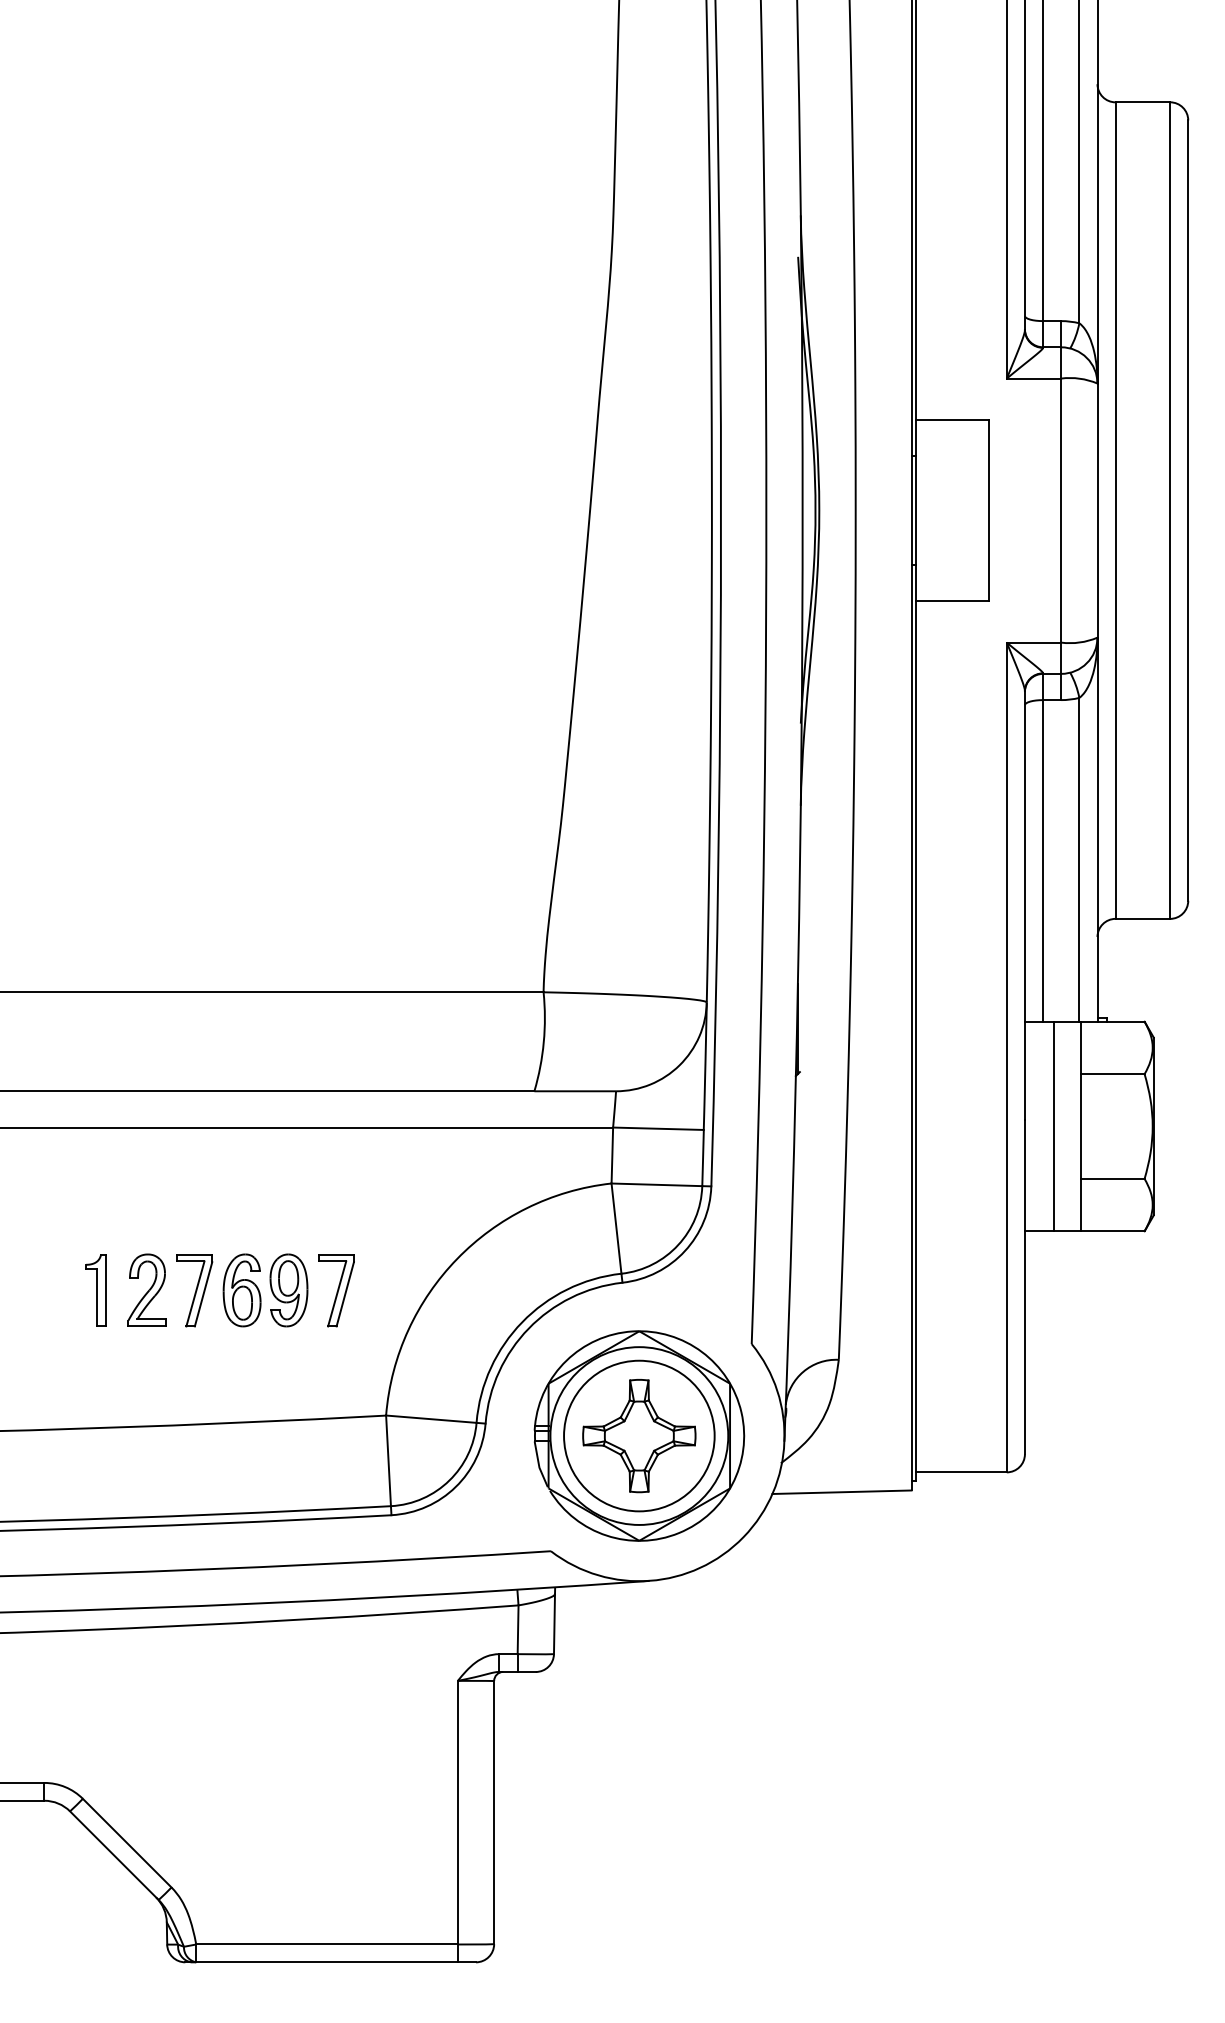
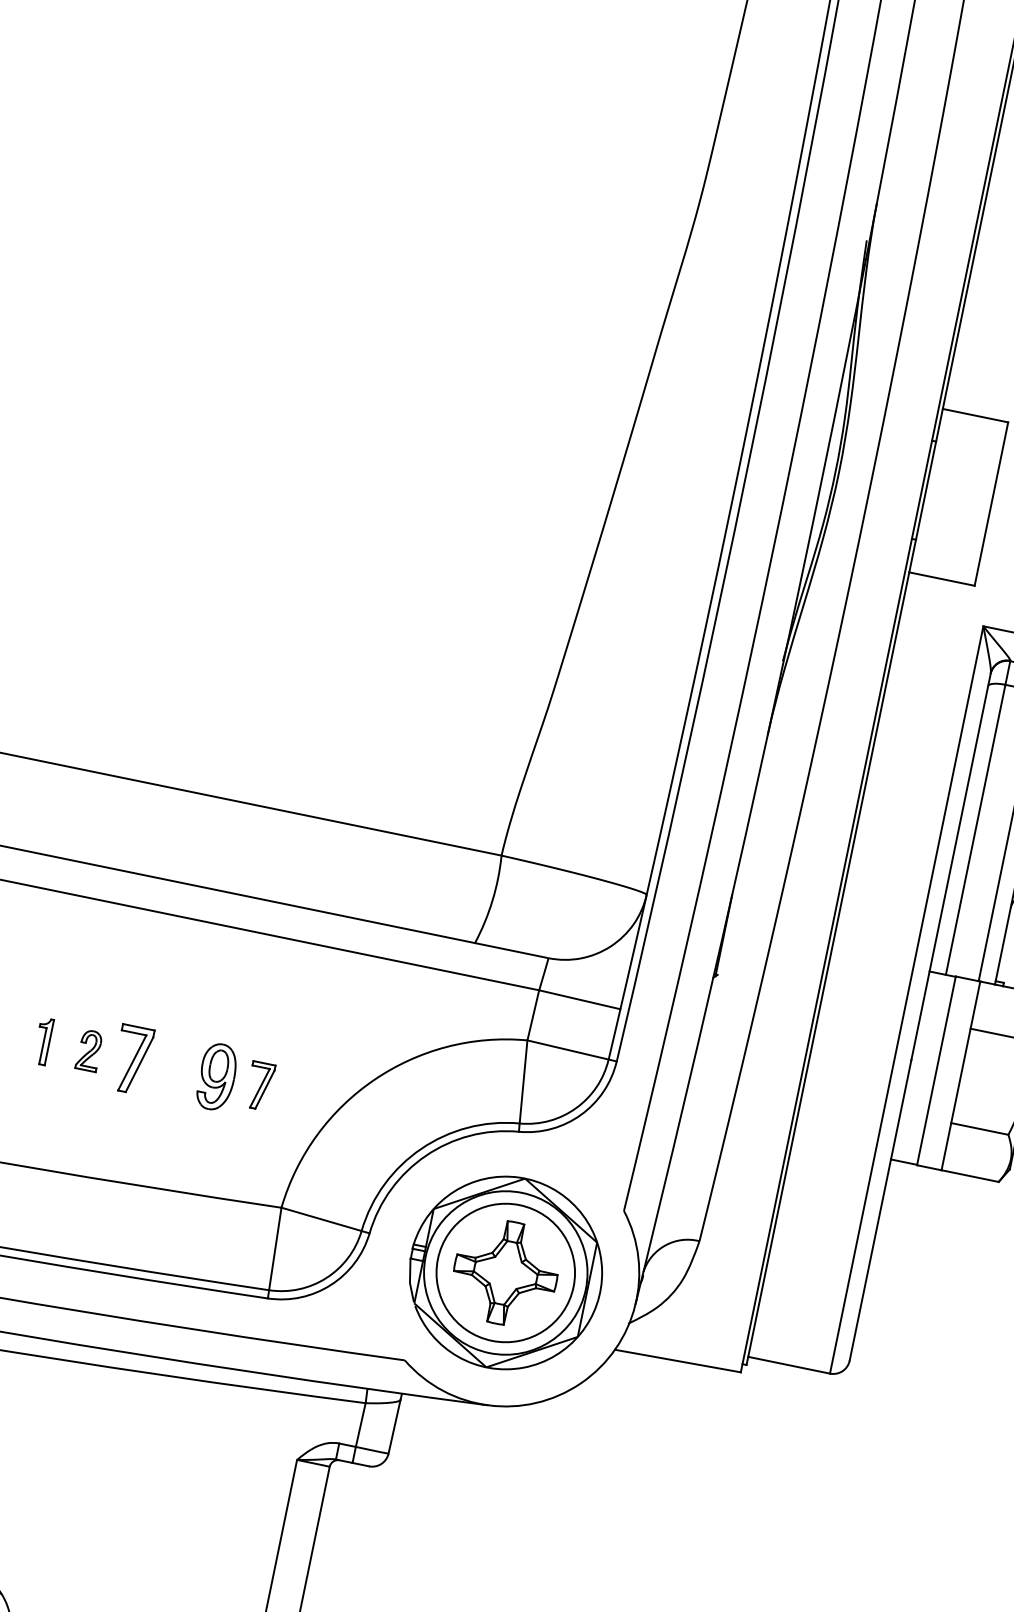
part: (146, 1289) -> (89, 1049), size x0.6
part: (95, 1290) -> (42, 1041), size x0.7
part: (241, 1290) -> (174, 1068), removed
part: (336, 1290) -> (259, 1085), size x0.7

